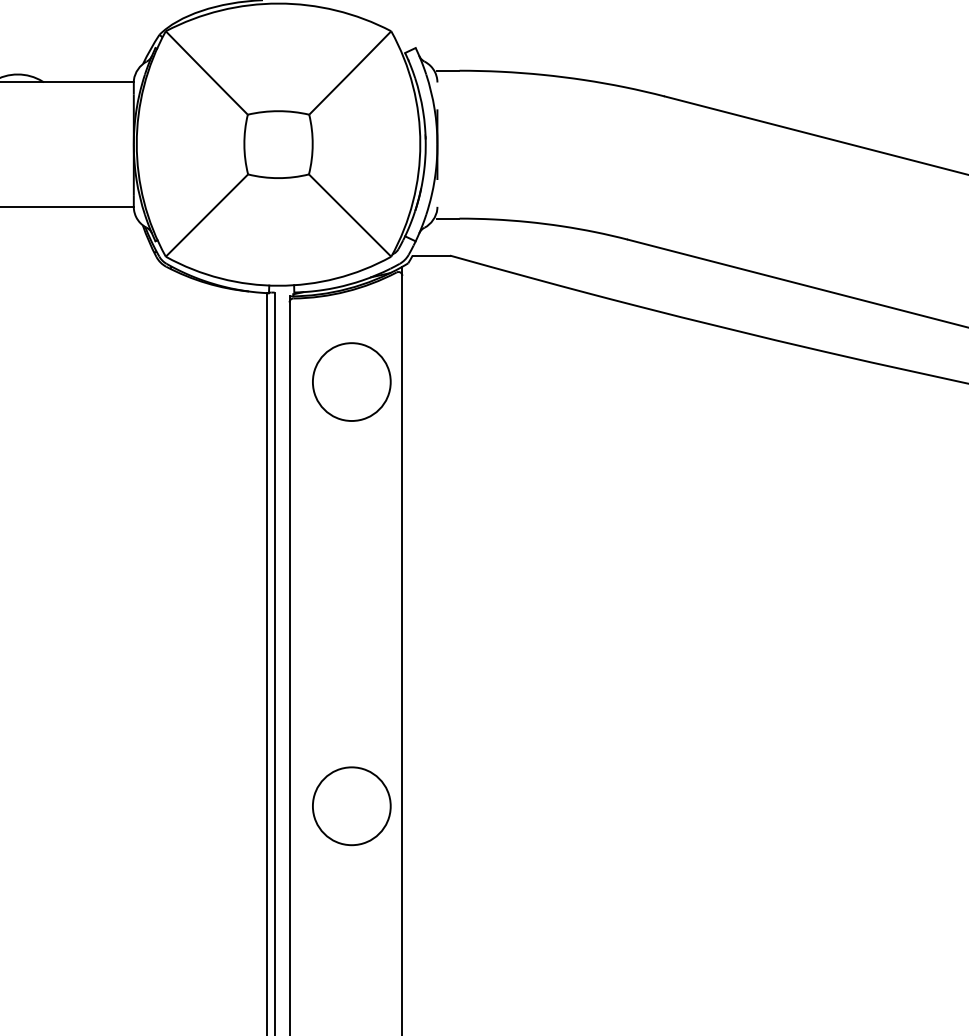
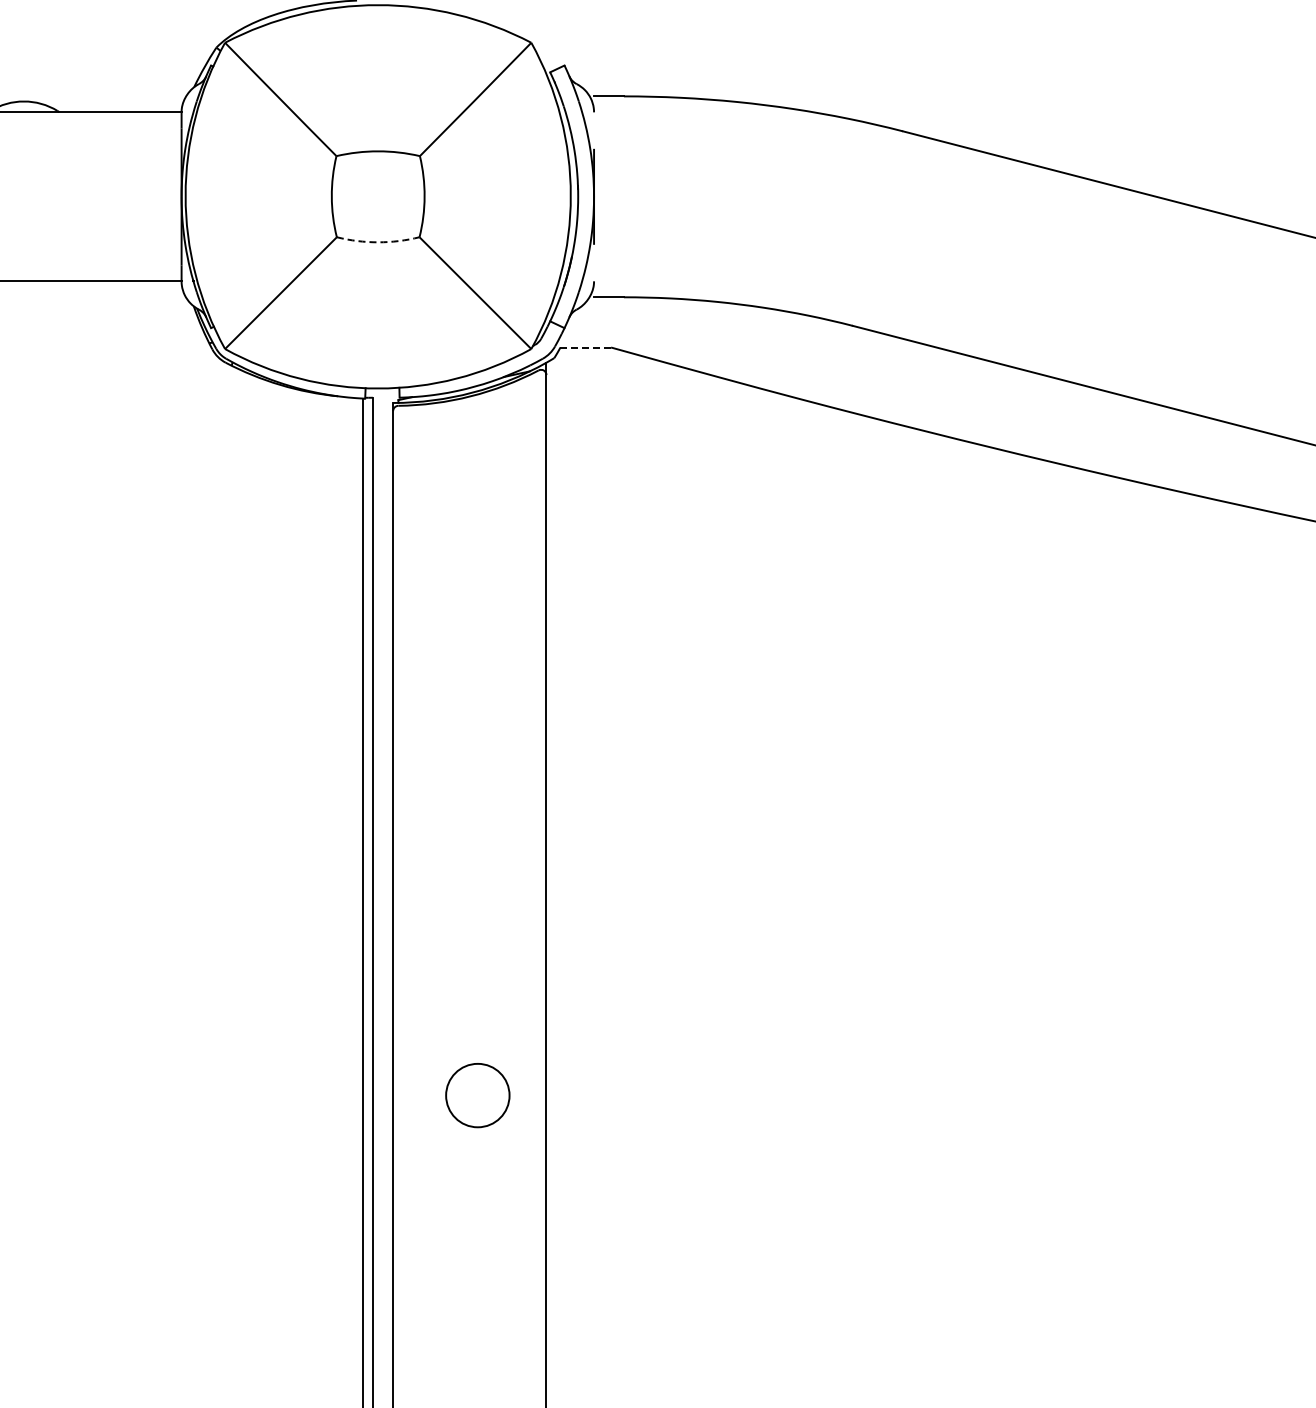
arc: (278, 178) -> (378, 242), solid -> dashed
line: (431, 255) -> (586, 347), solid -> dashed
circle: (351, 382) -> (477, 519), removed
circle: (351, 806) -> (477, 1095), size x0.6

